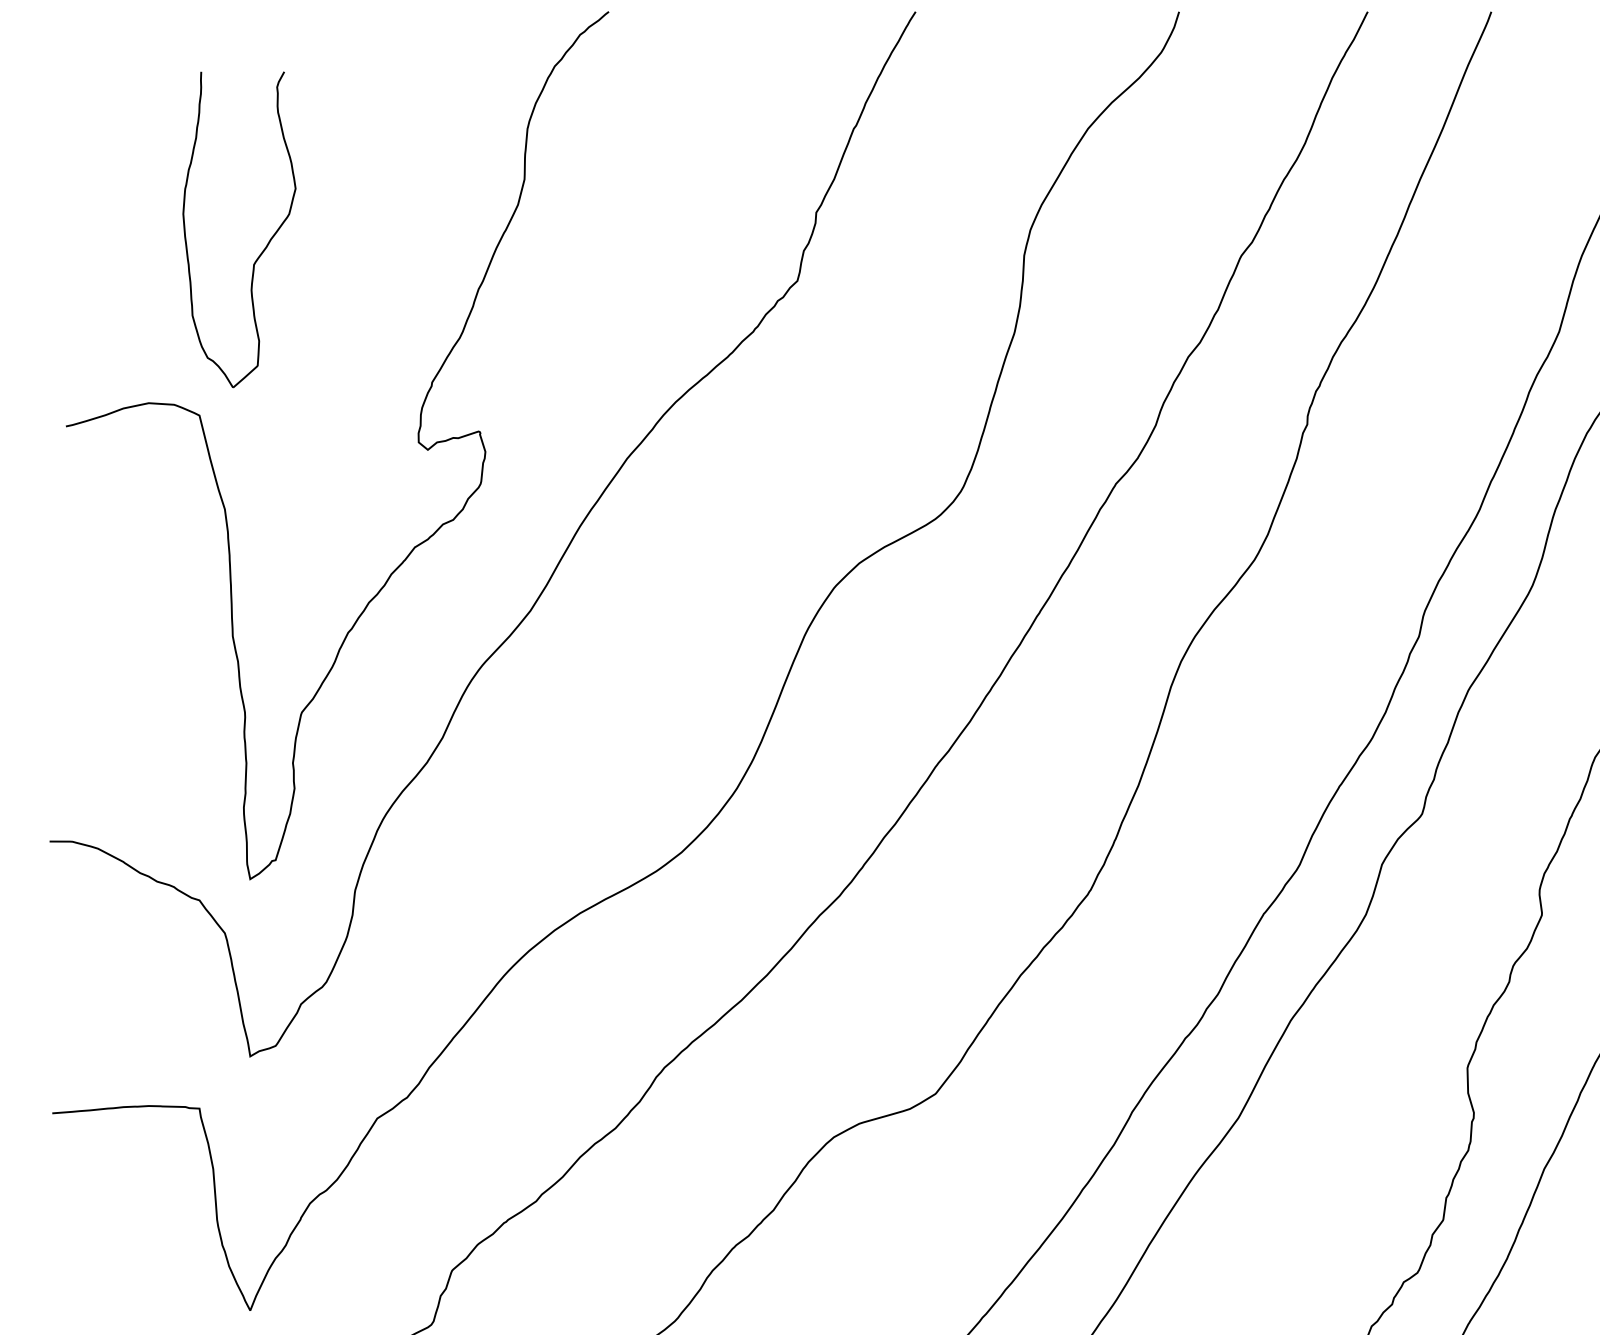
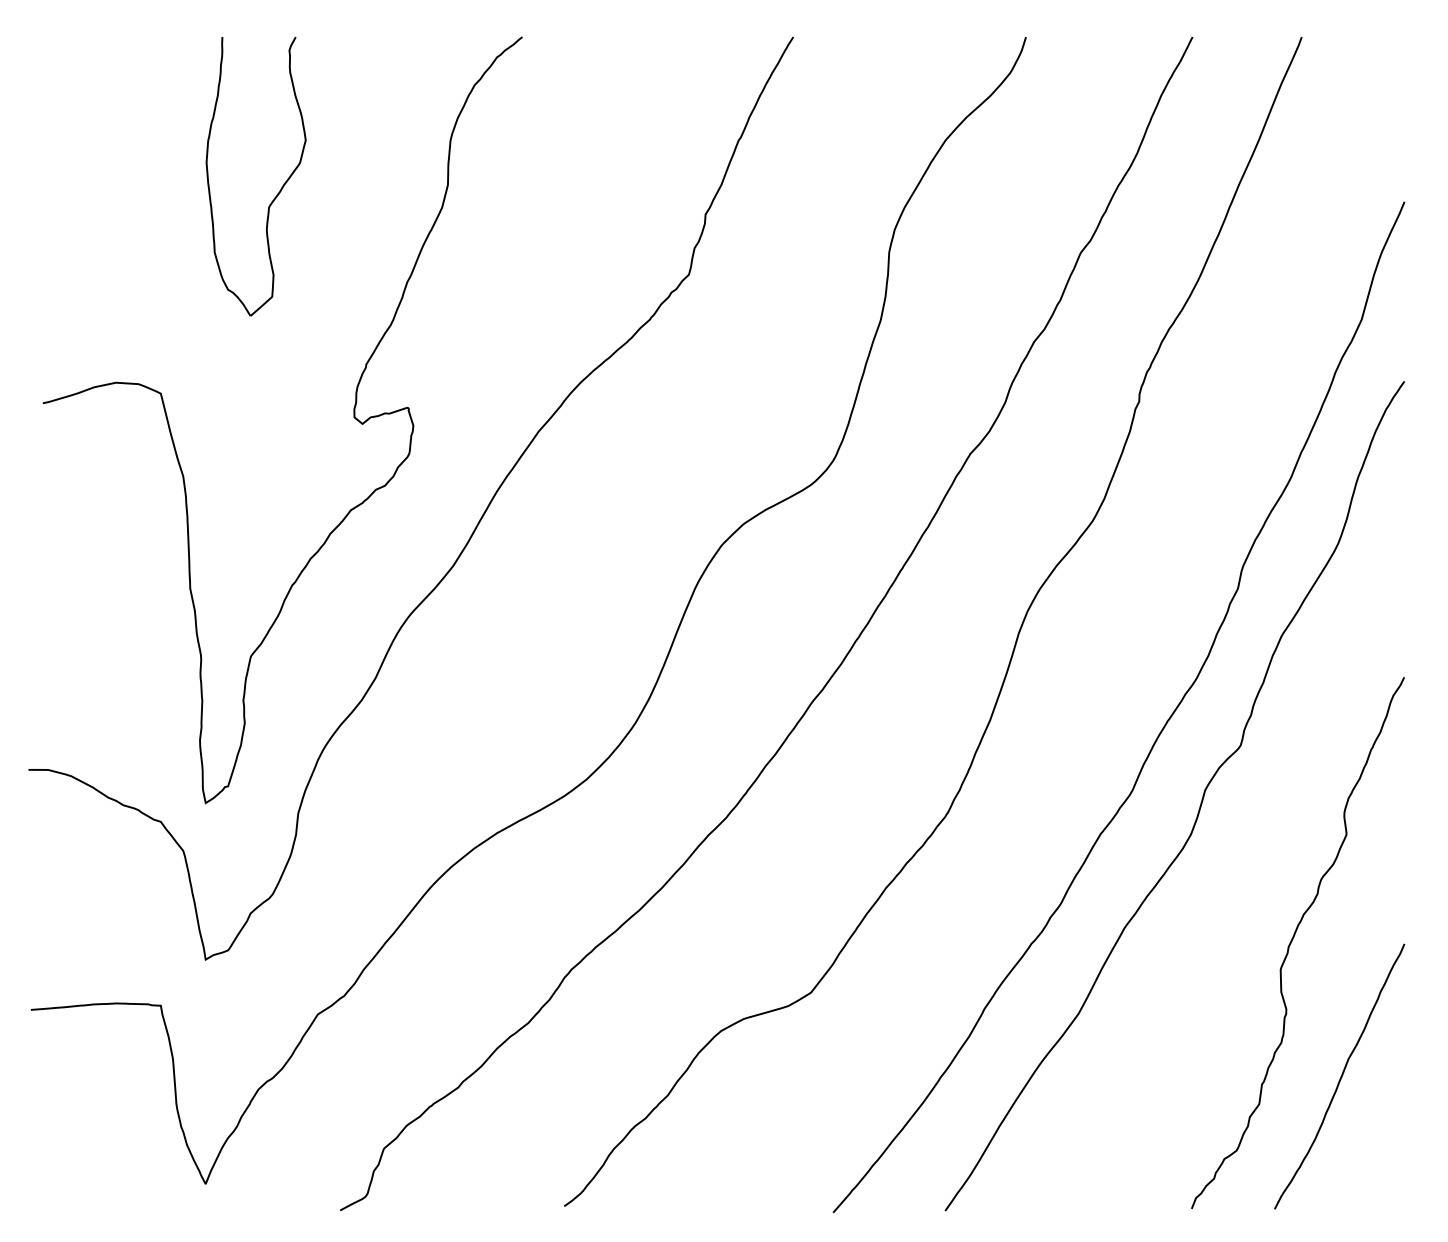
part: (262, 250) -> (276, 194), moved

